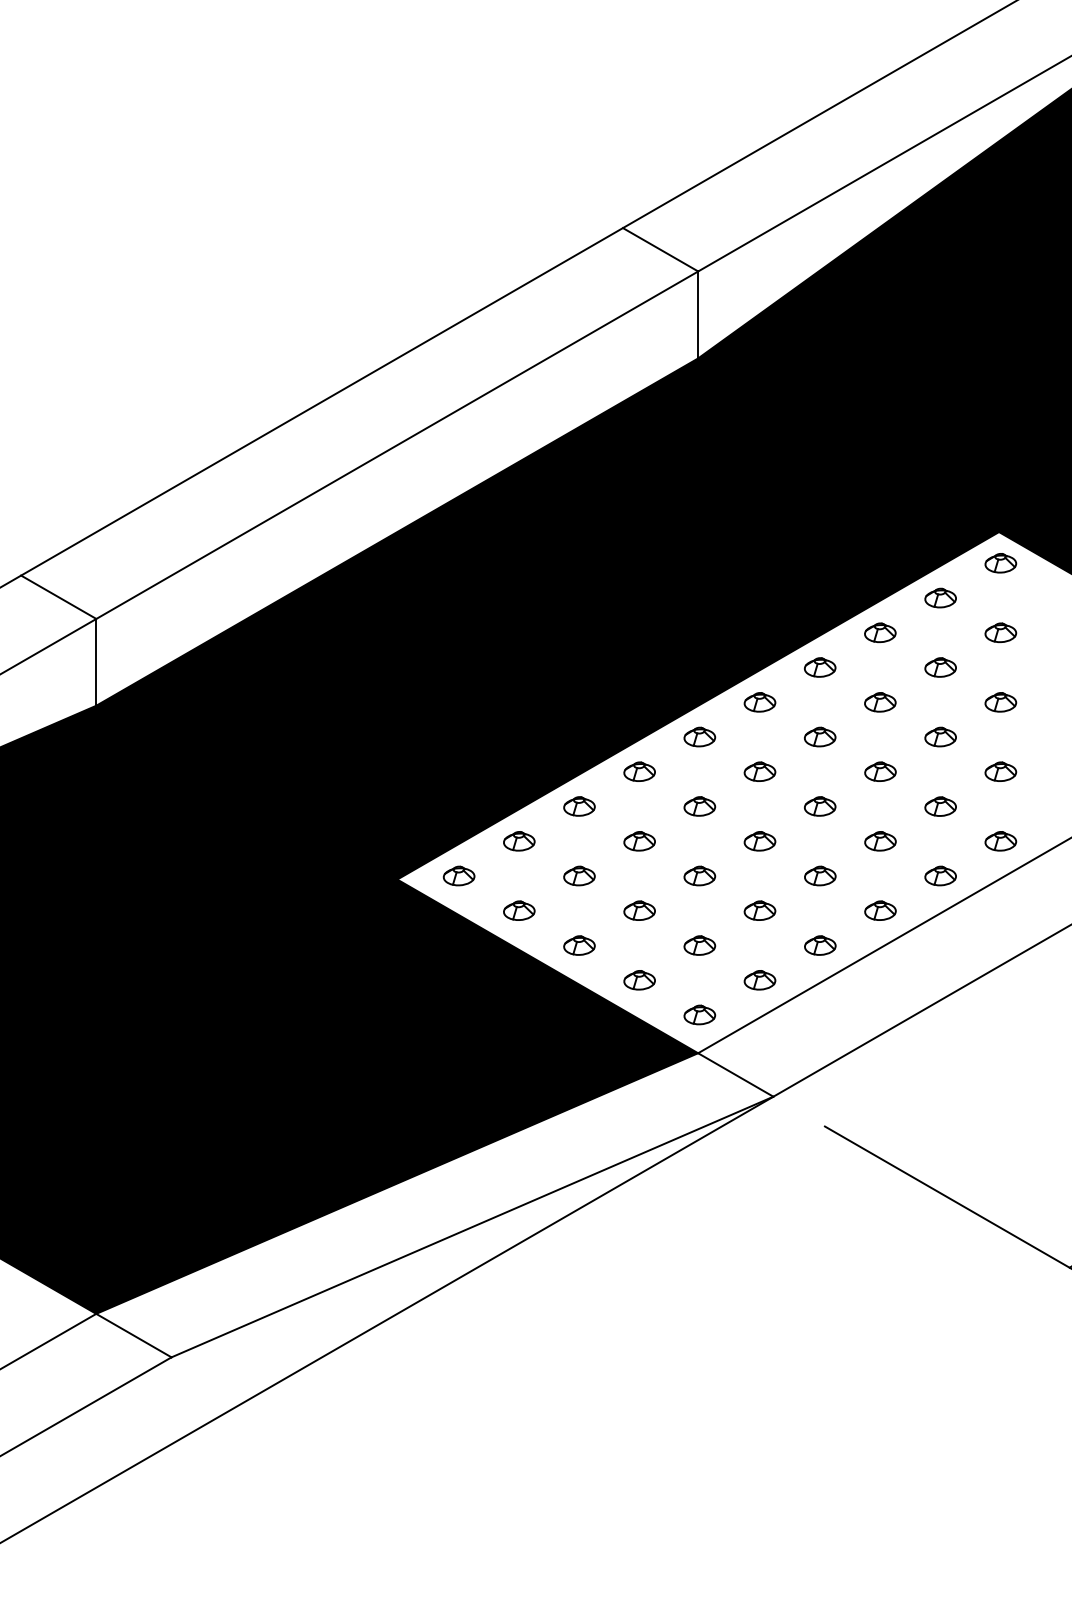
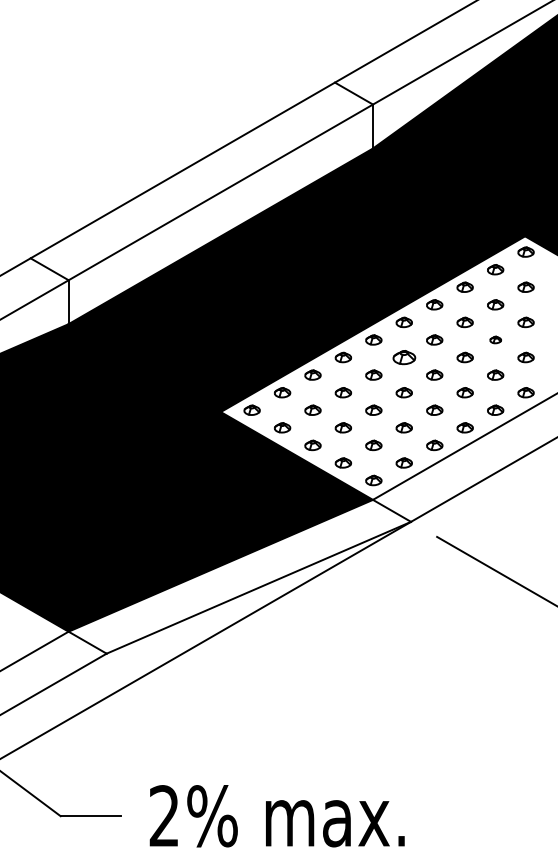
part: (940, 736) -> (495, 339), size x0.7
part: (758, 771) -> (403, 357), size x1.4

